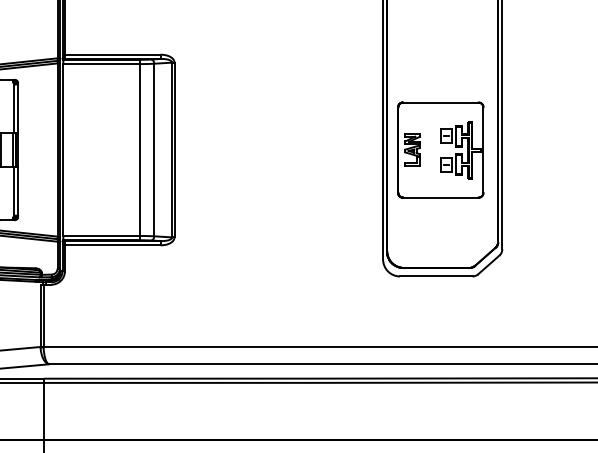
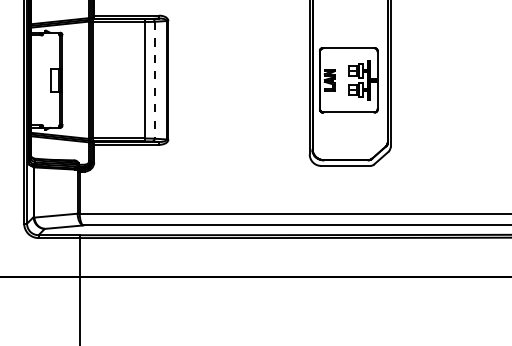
line: (154, 150) -> (154, 80), solid -> dashed

